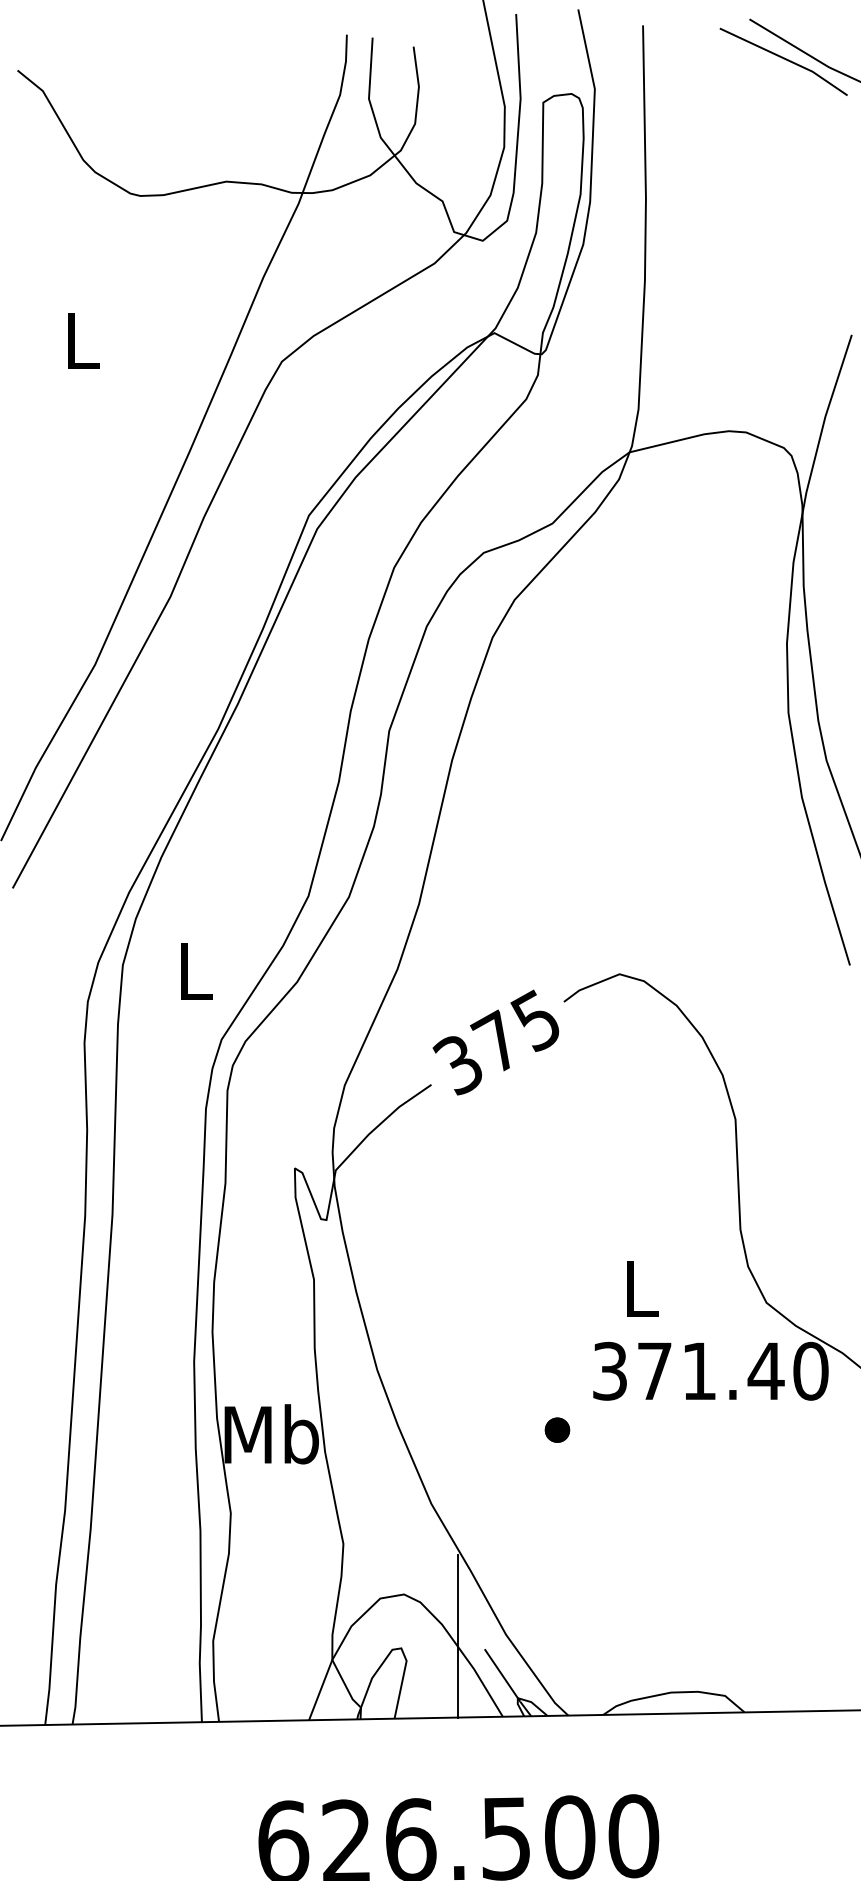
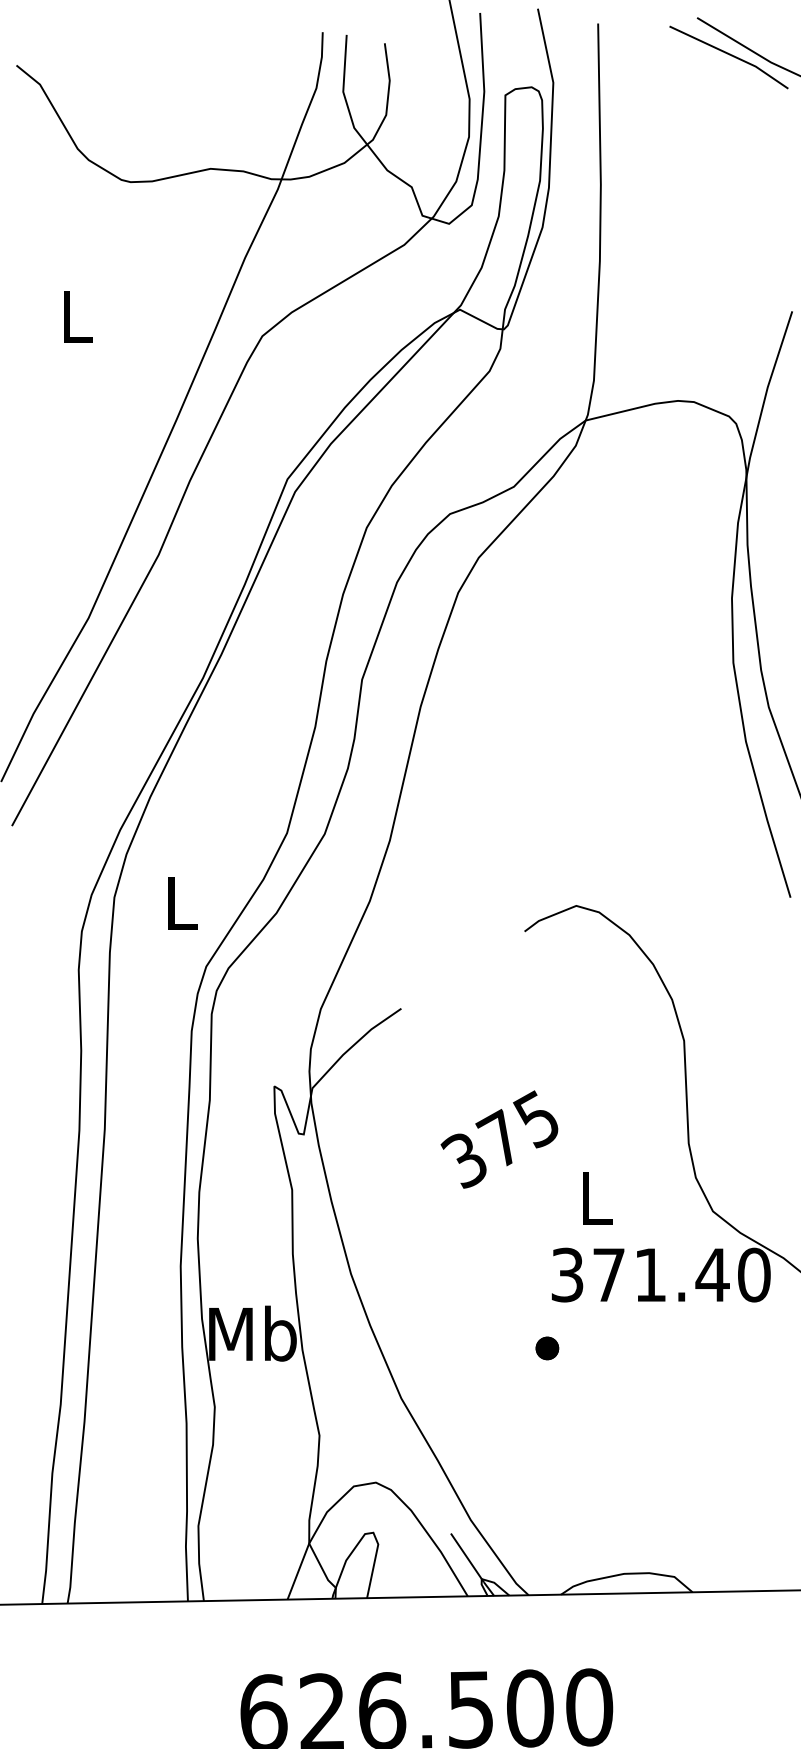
text: (495, 1042) -> (499, 1139), moved
part: (557, 1429) -> (547, 1347), moved
line: (458, 1636) -> (426, 1521), removed

